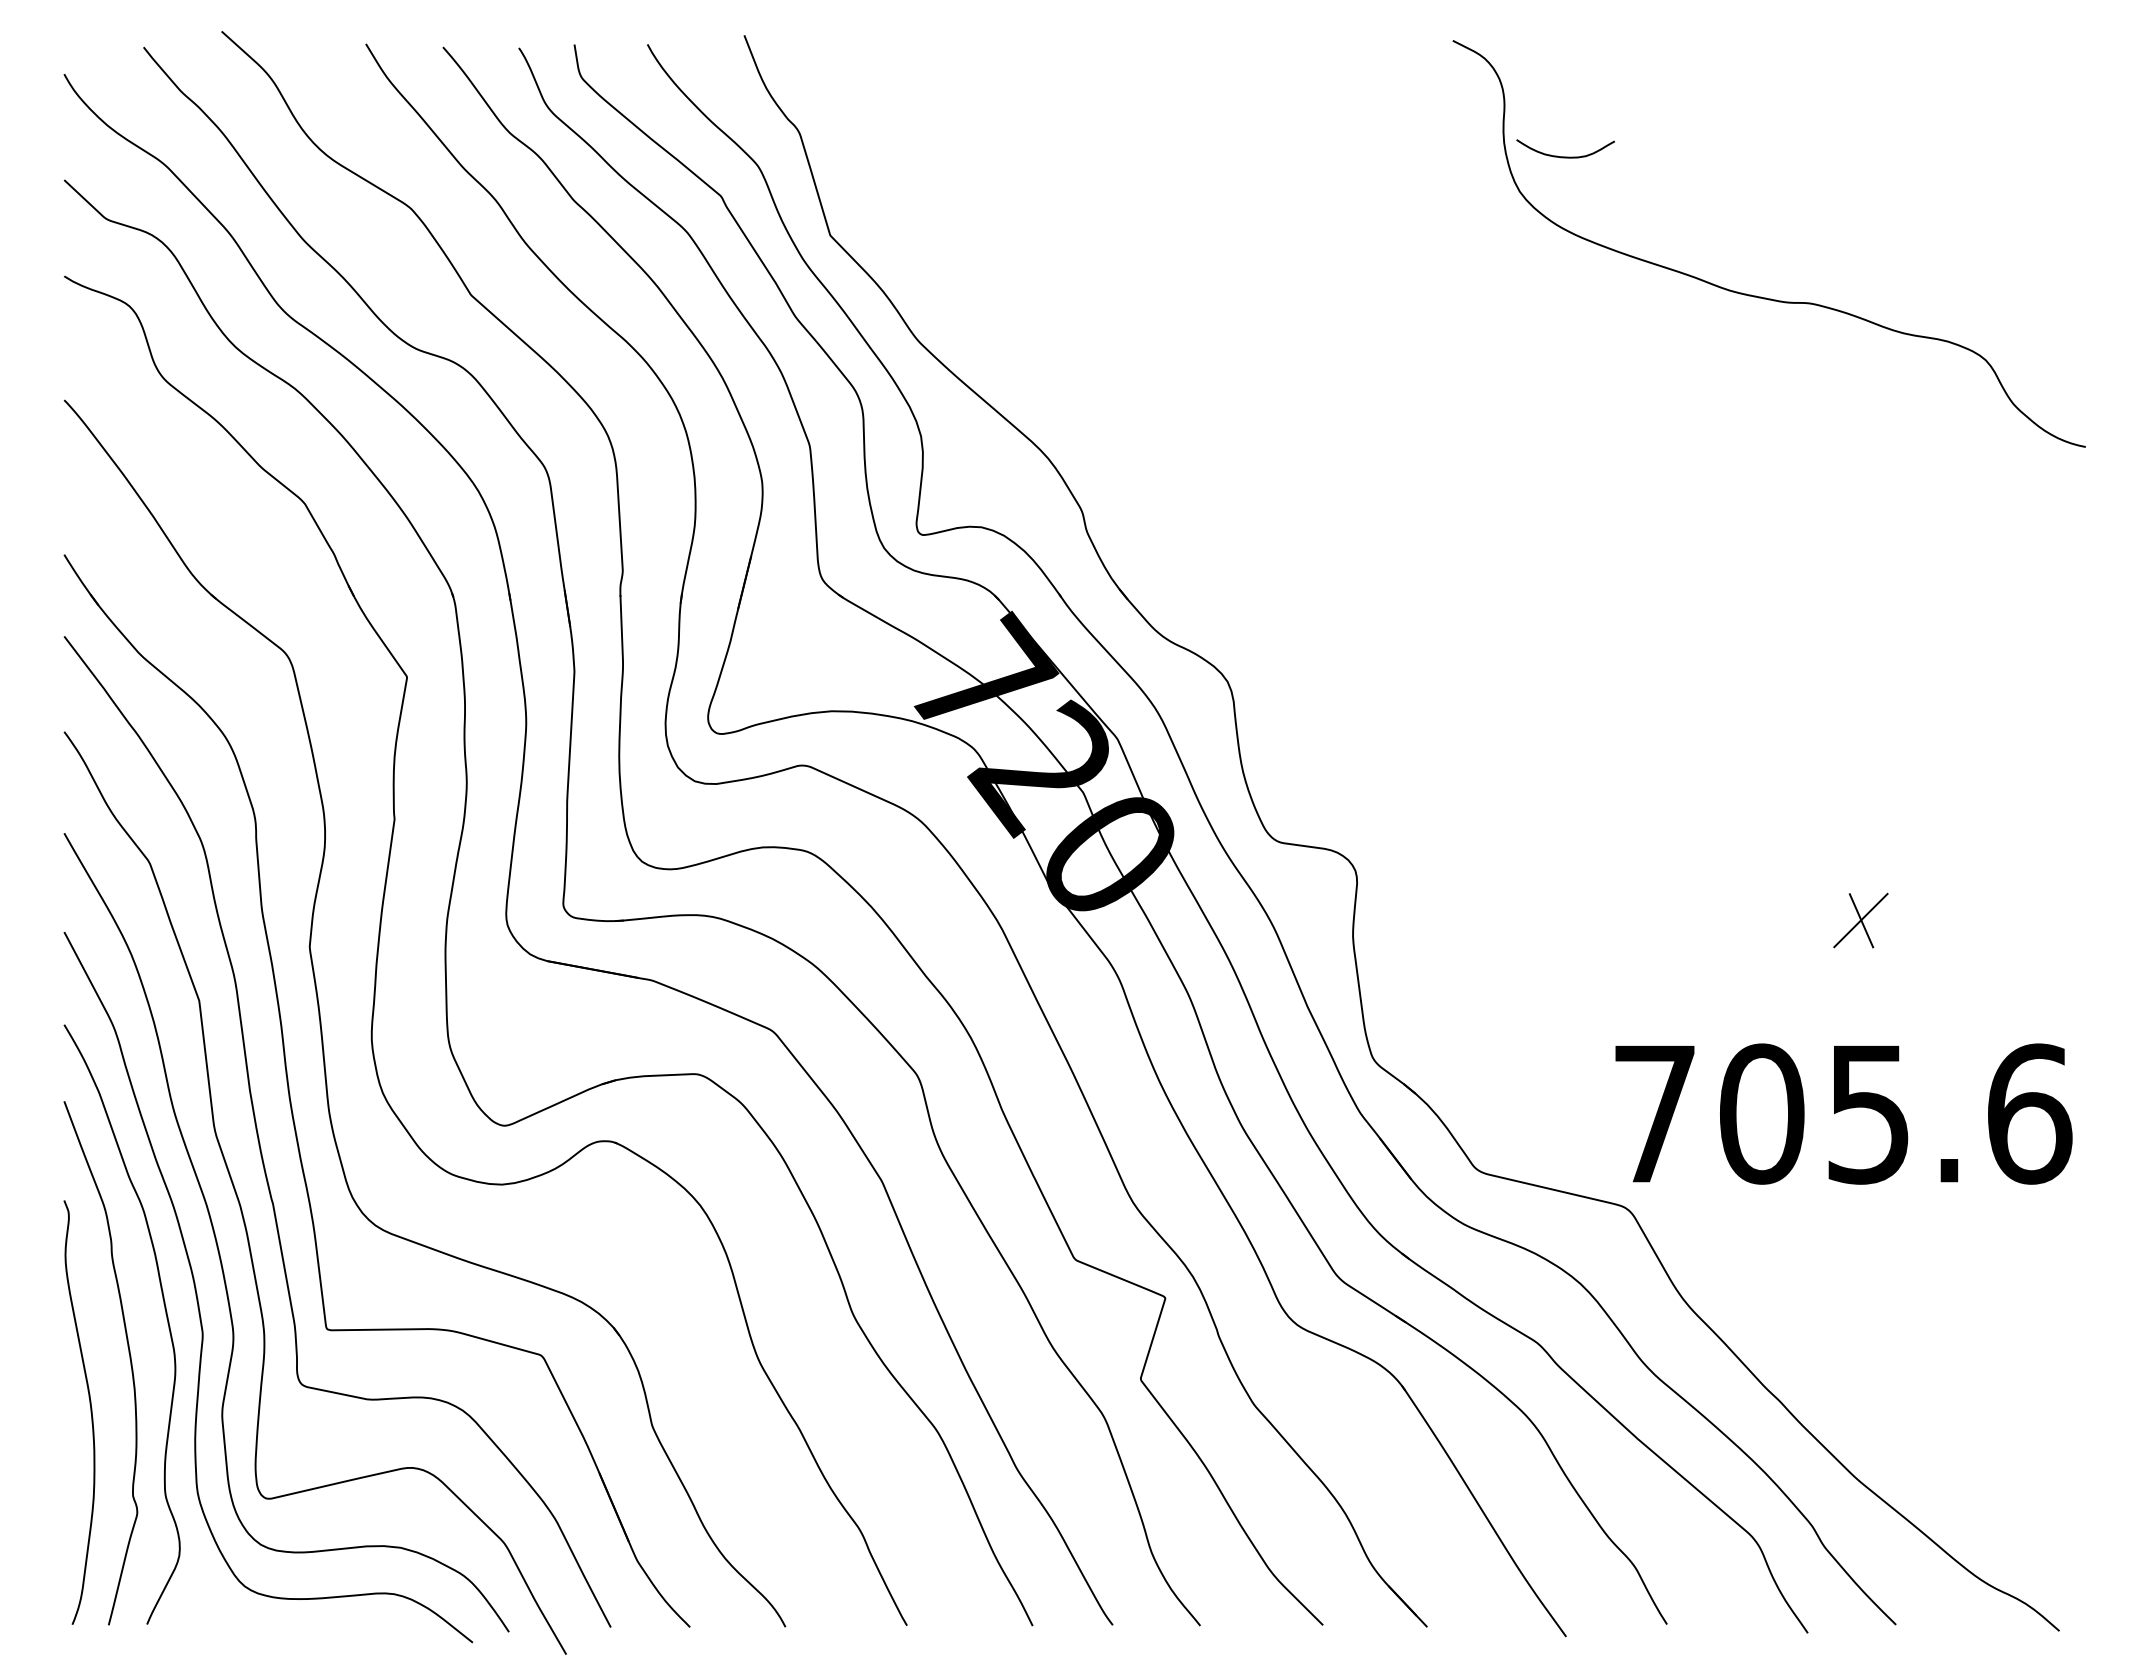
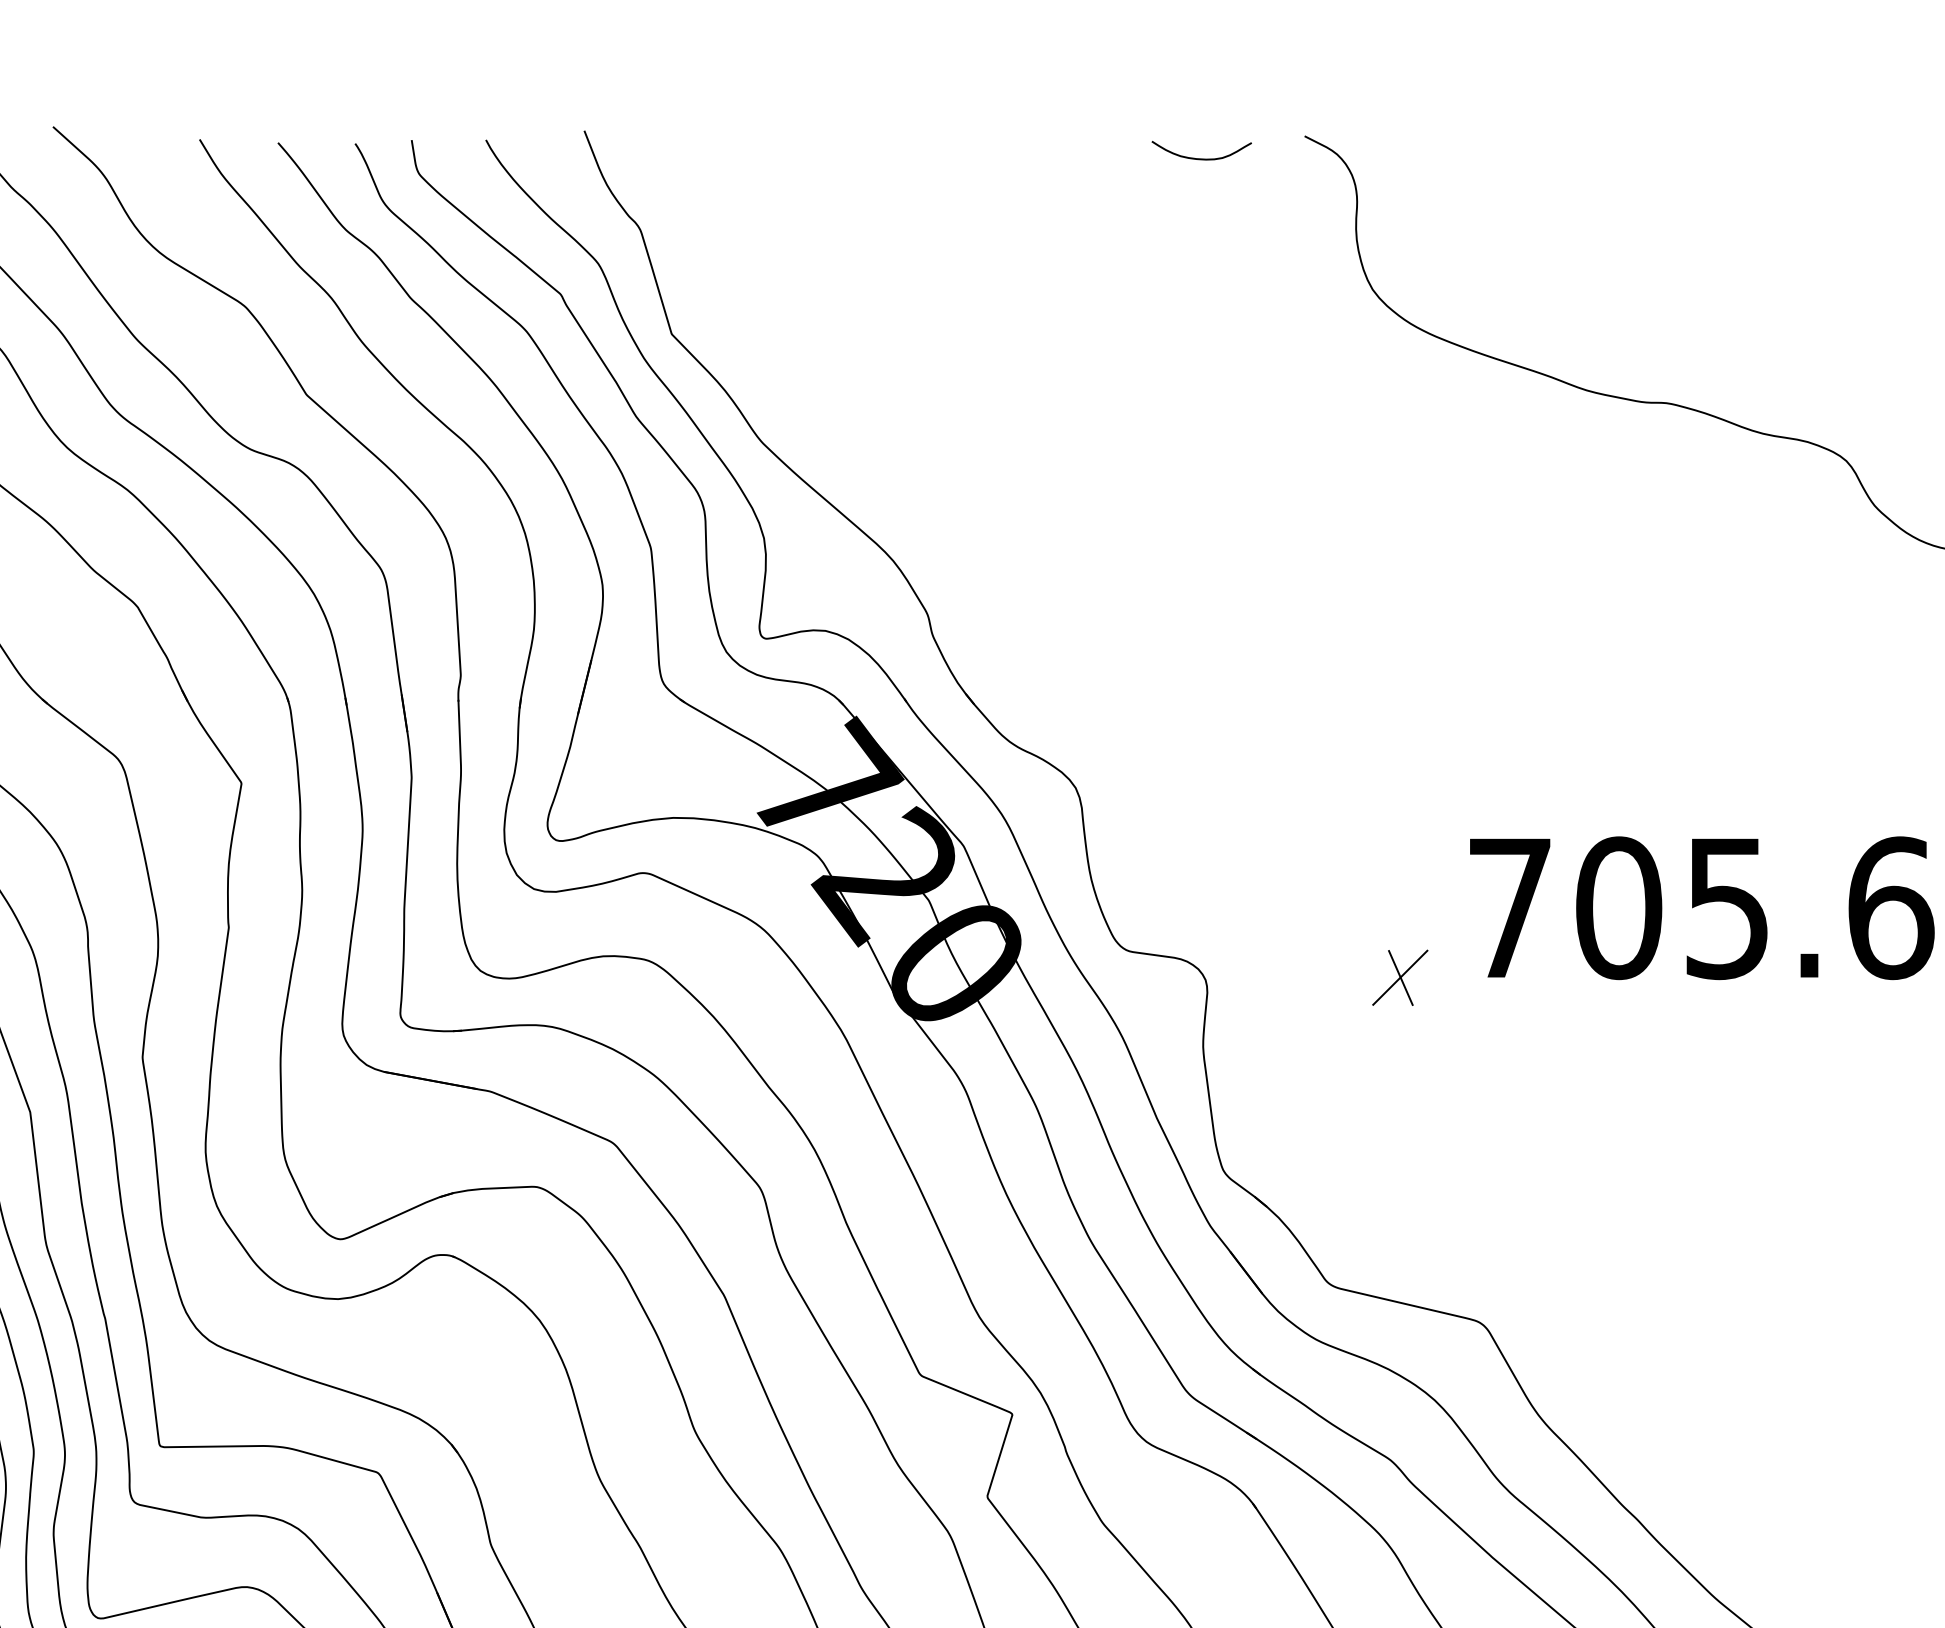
curve: (1565, 156) -> (1201, 158), moved
part: (1860, 920) -> (1399, 977), moved
text: (1843, 1113) -> (1701, 907), moved

